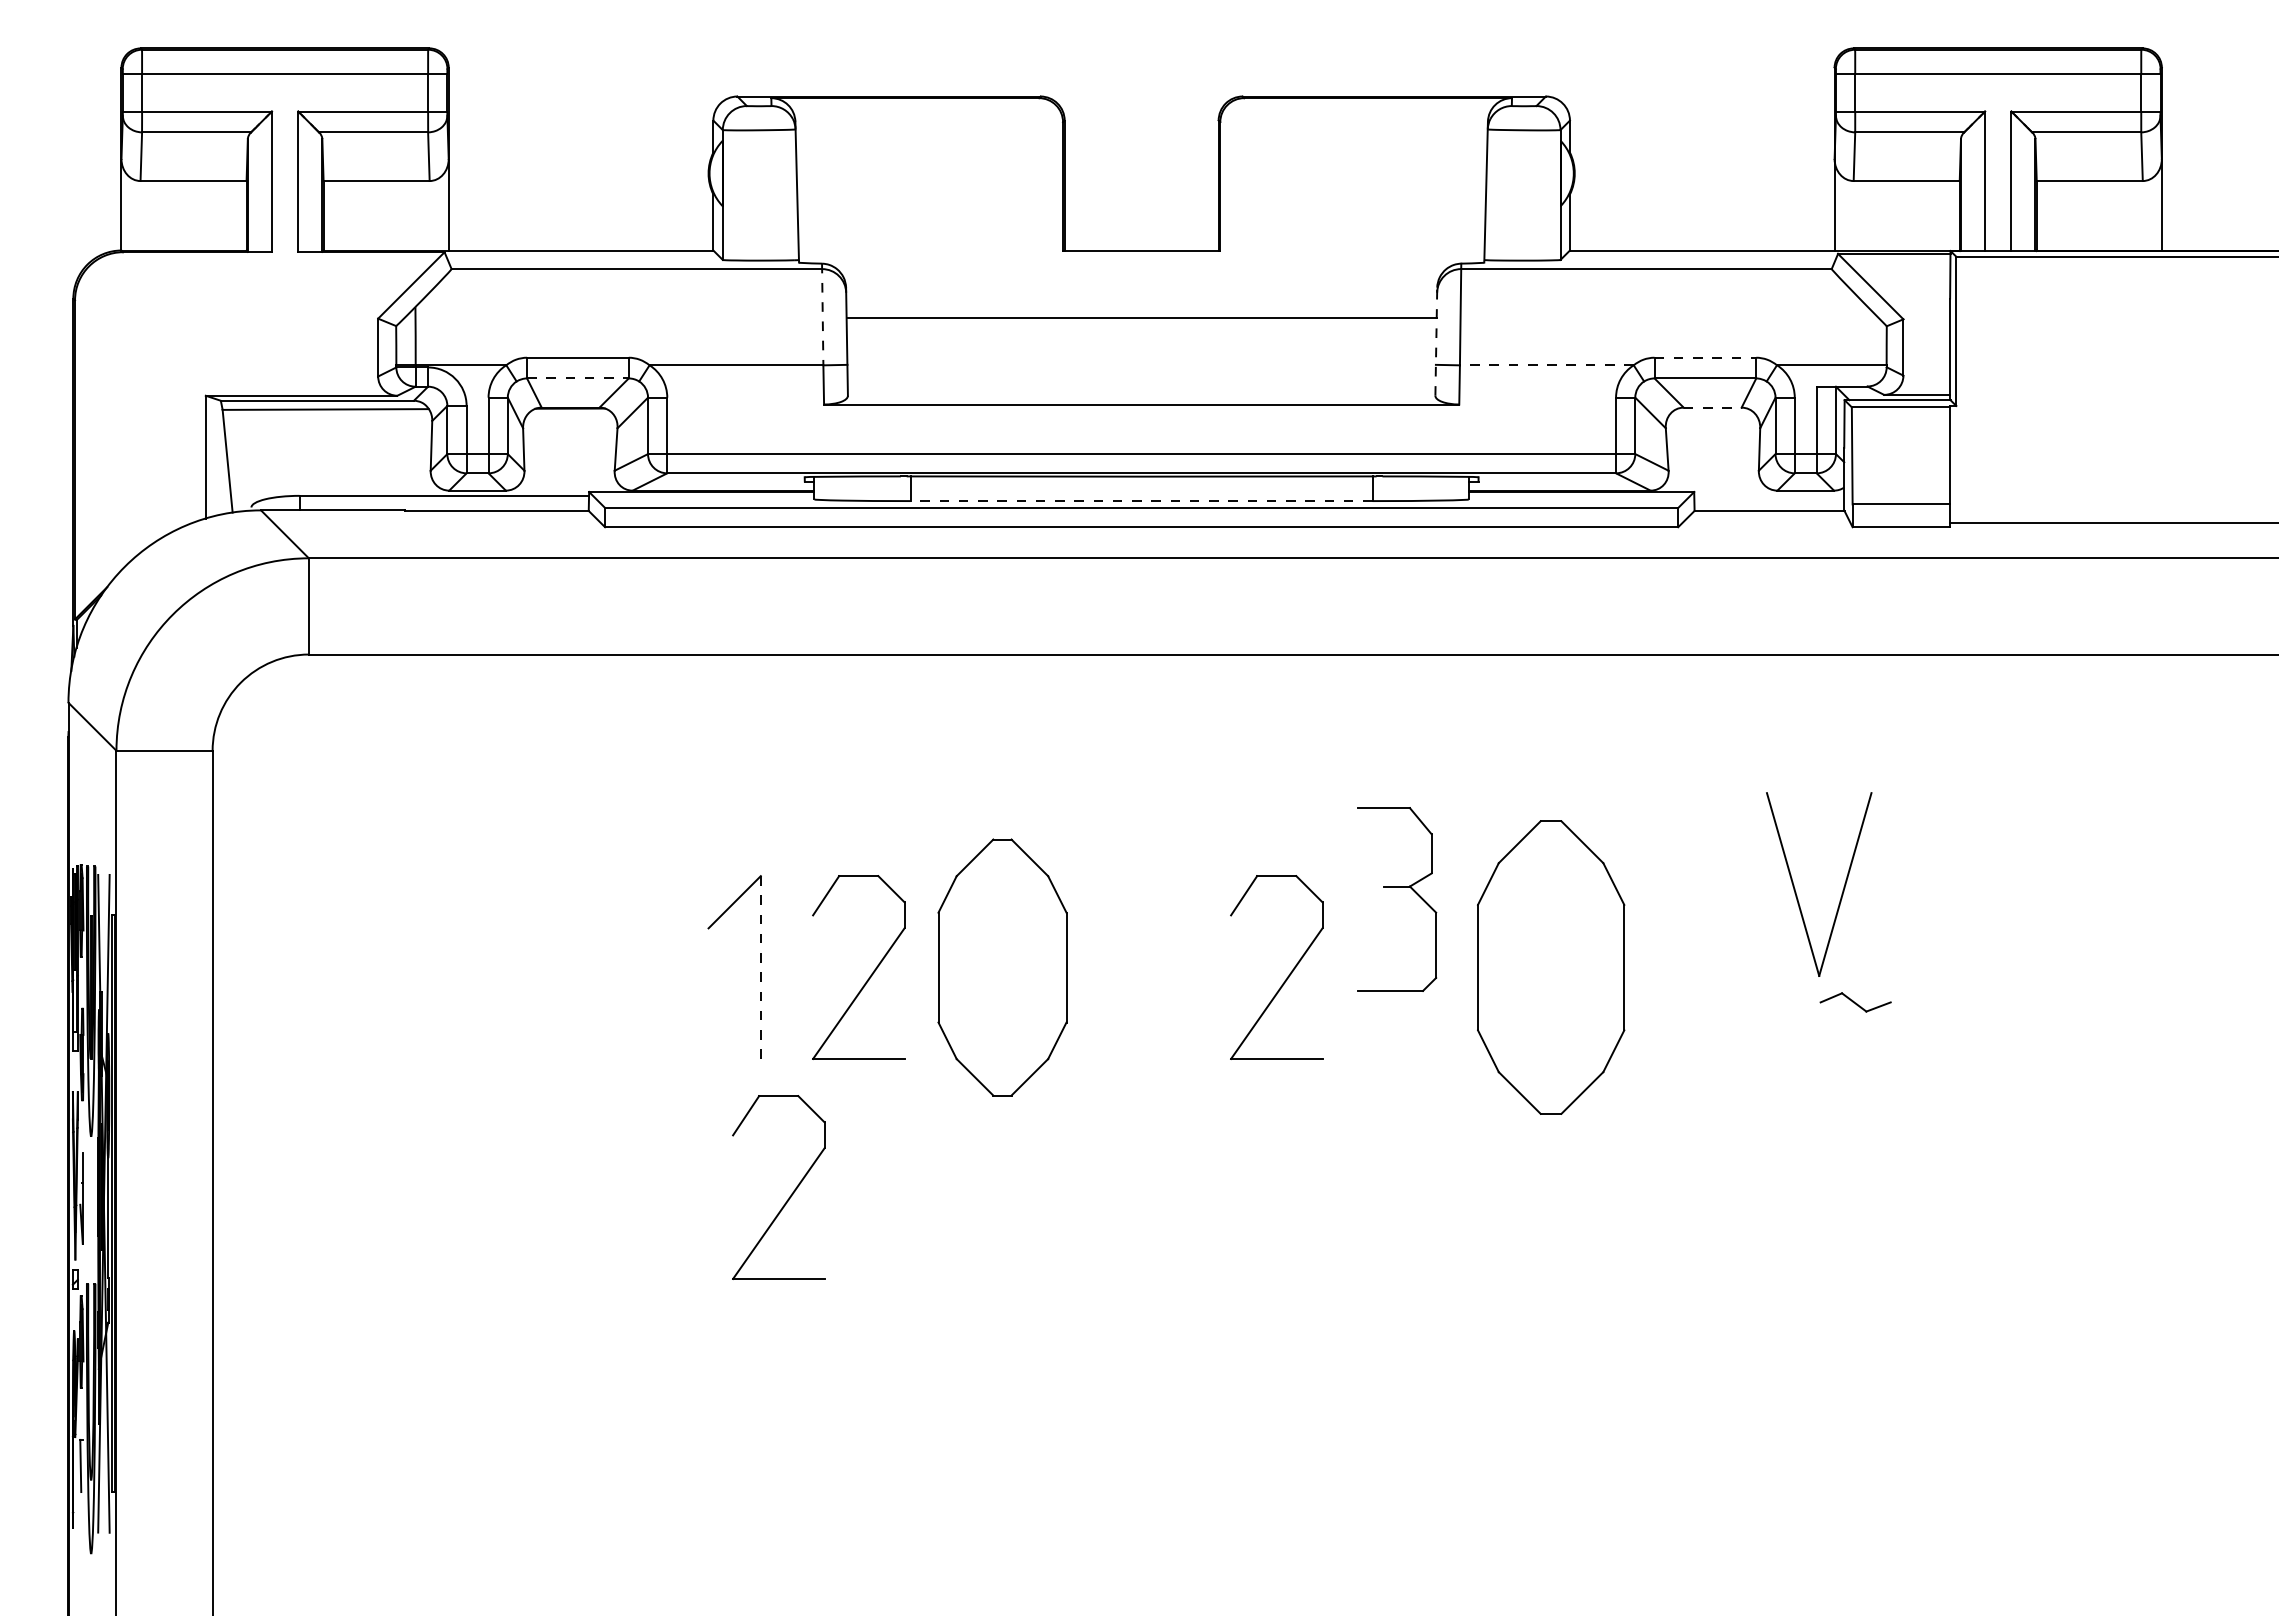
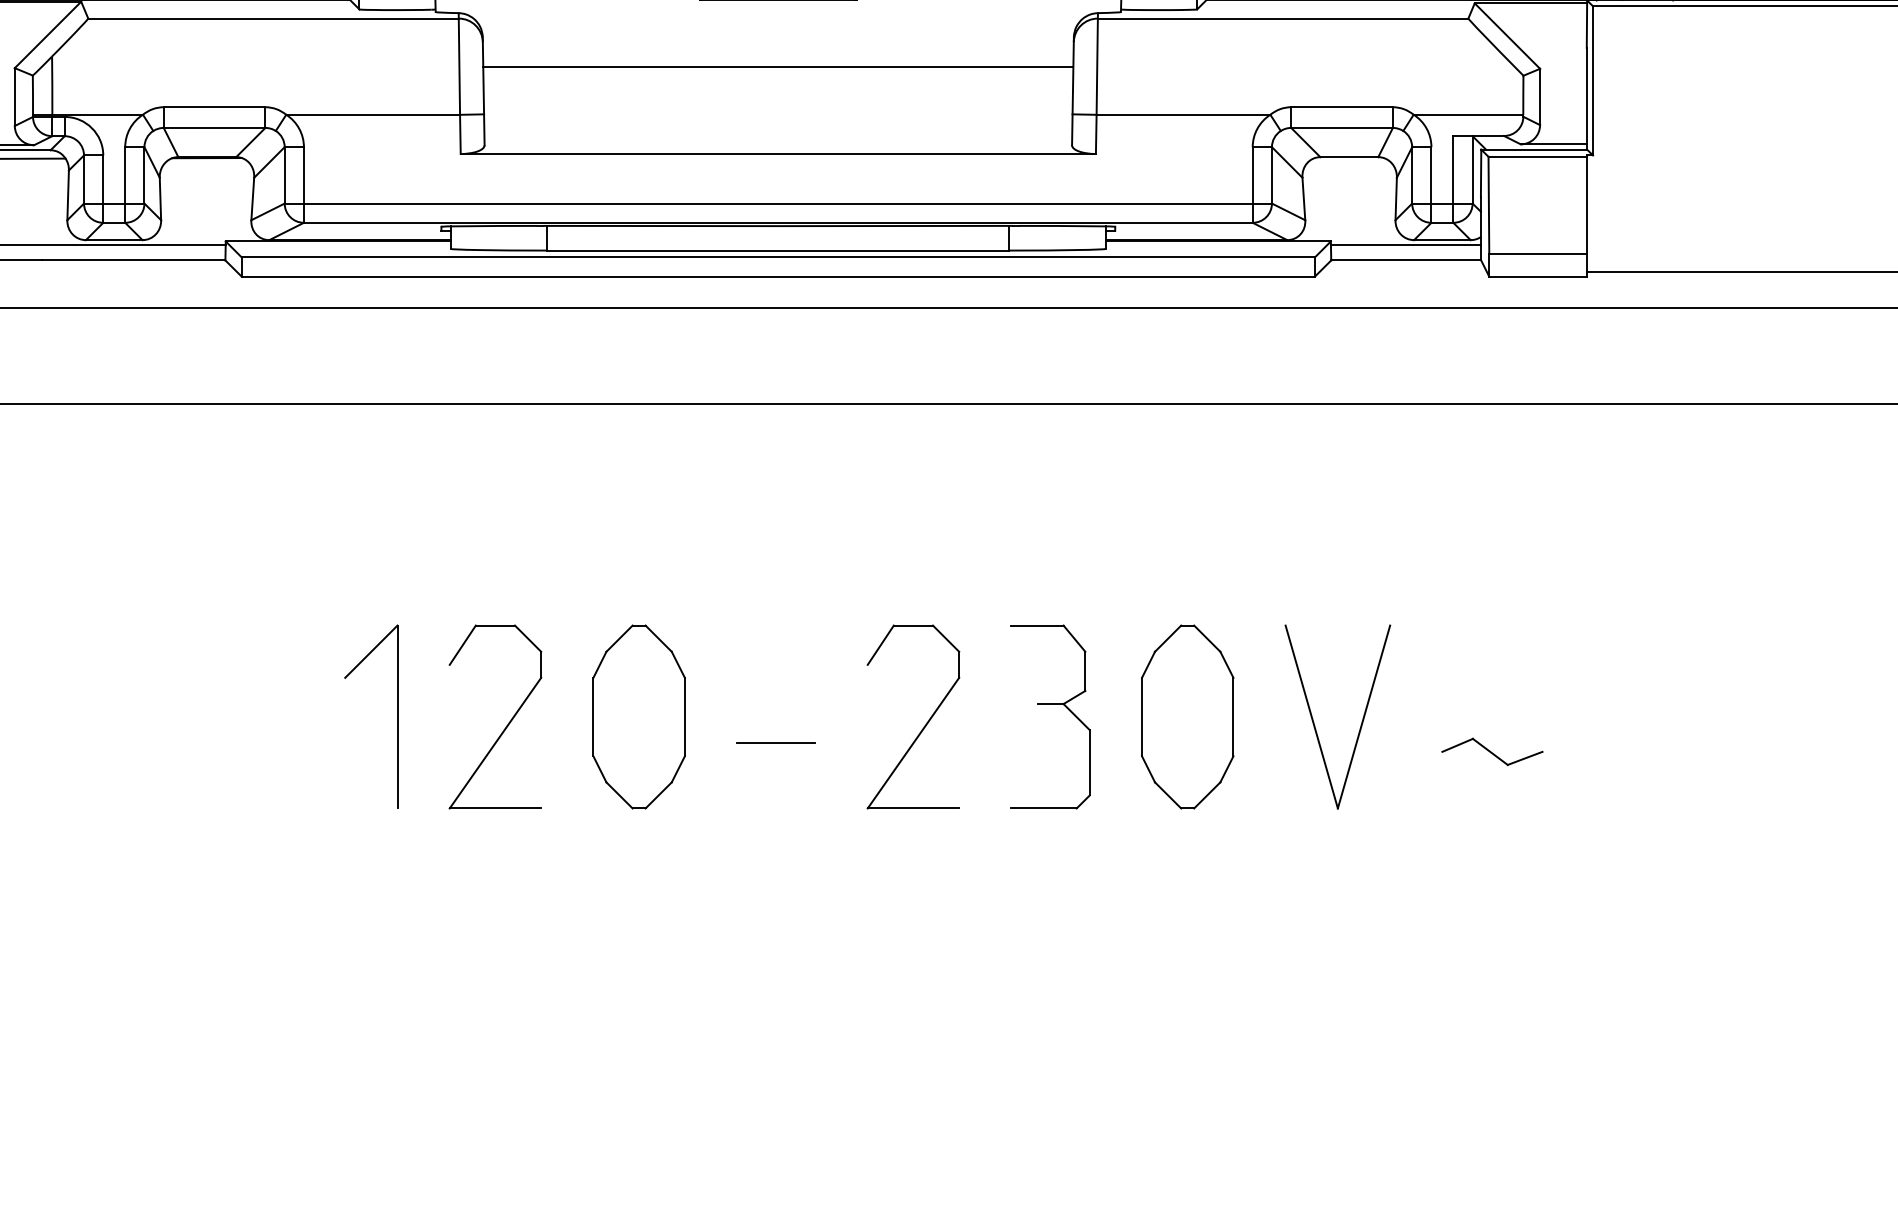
line: (822, 314) -> (459, 63), dashed -> solid
line: (1436, 341) -> (1073, 90), dashed -> solid
line: (1705, 357) -> (1342, 106), dashed -> solid
line: (1546, 365) -> (1183, 114), dashed -> solid
line: (577, 378) -> (214, 127), dashed -> solid
line: (1712, 407) -> (1349, 156), dashed -> solid
line: (1769, 495) -> (1406, 244), added
line: (1141, 501) -> (778, 250), dashed -> solid
part: (1397, 887) -> (1051, 704), moved
part: (1842, 890) -> (1361, 722), moved
part: (1002, 967) -> (639, 716), size x0.71
part: (1550, 967) -> (1187, 716), size x0.62
line: (760, 968) -> (397, 717), dashed -> solid
line: (1139, 993) -> (776, 742), added
part: (1855, 1002) -> (1492, 751), size x1.43
part: (789, 1196) -> (426, 945), removed

